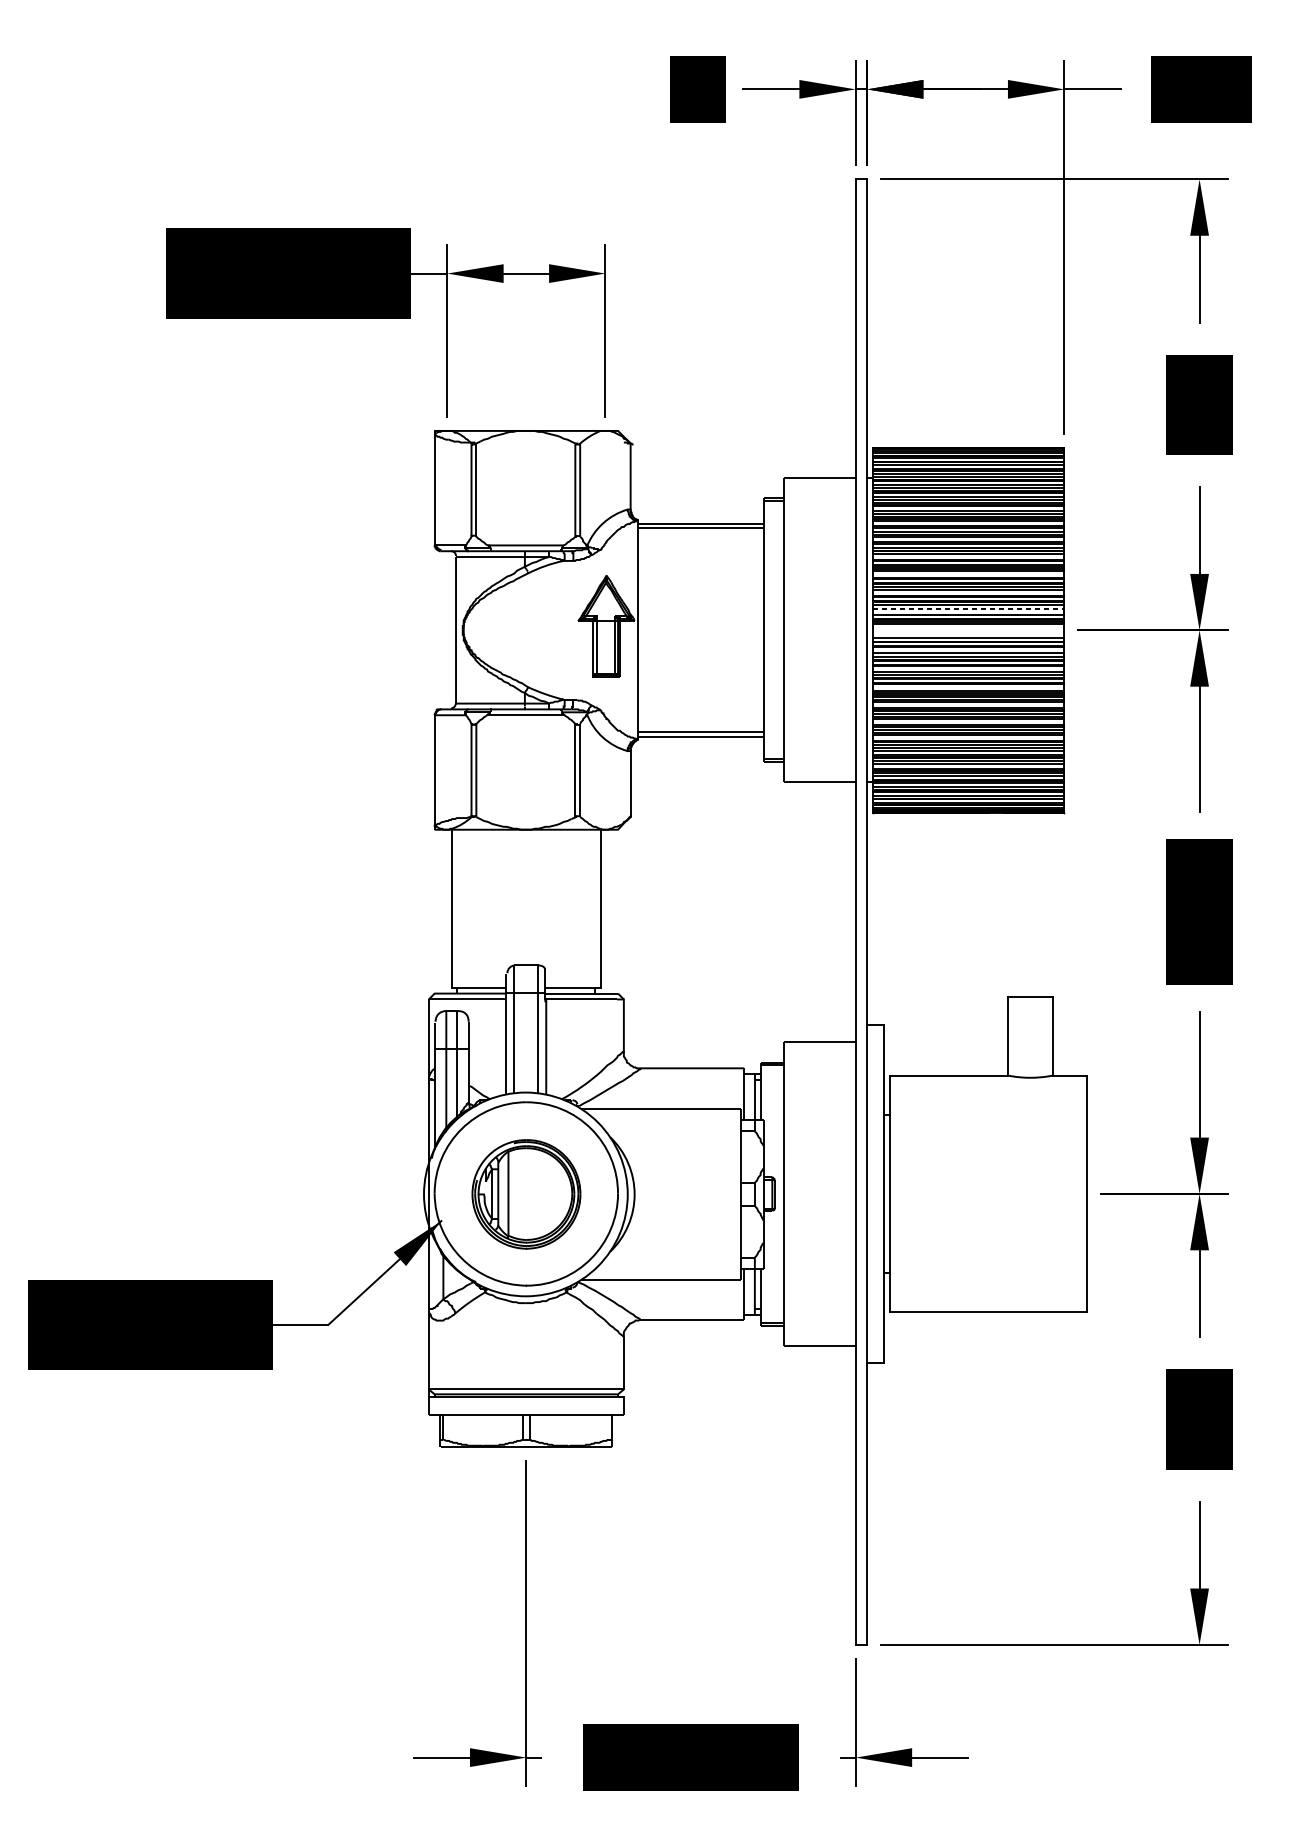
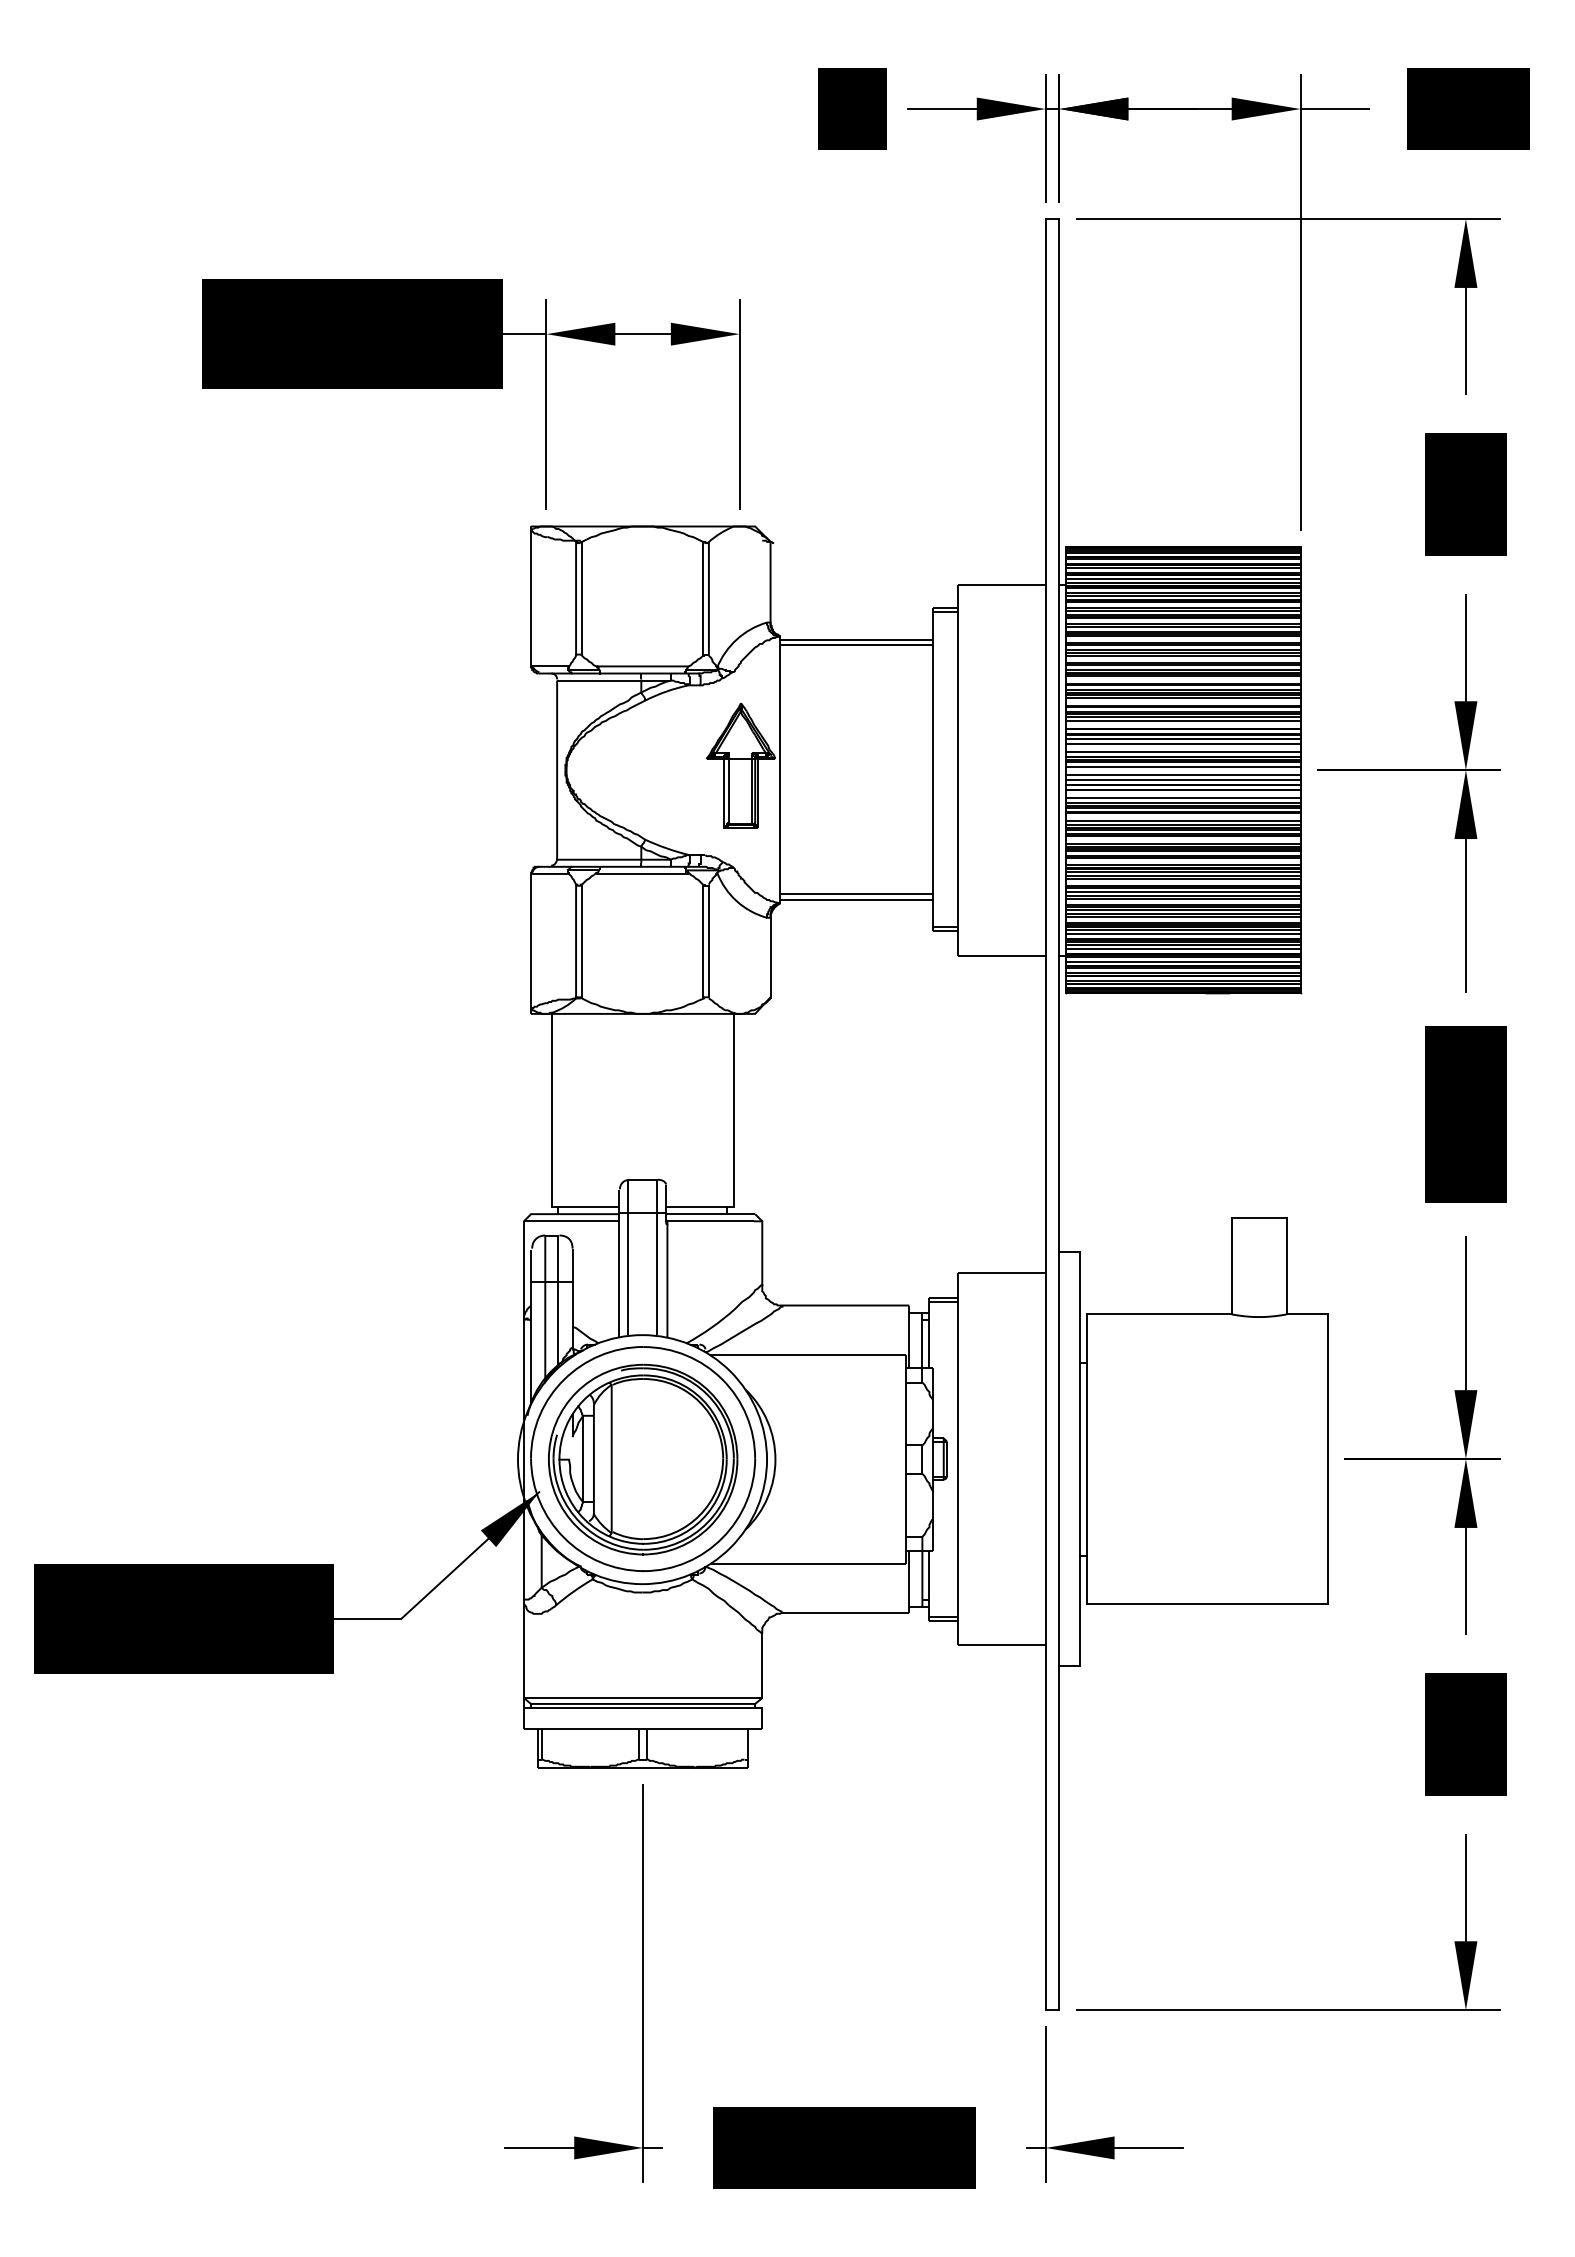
line: (968, 608) -> (1183, 743), dashed -> solid
line: (968, 627) -> (1183, 766), added
line: (968, 634) -> (1183, 775), added
part: (526, 1194) -> (643, 1459), size x1.43

